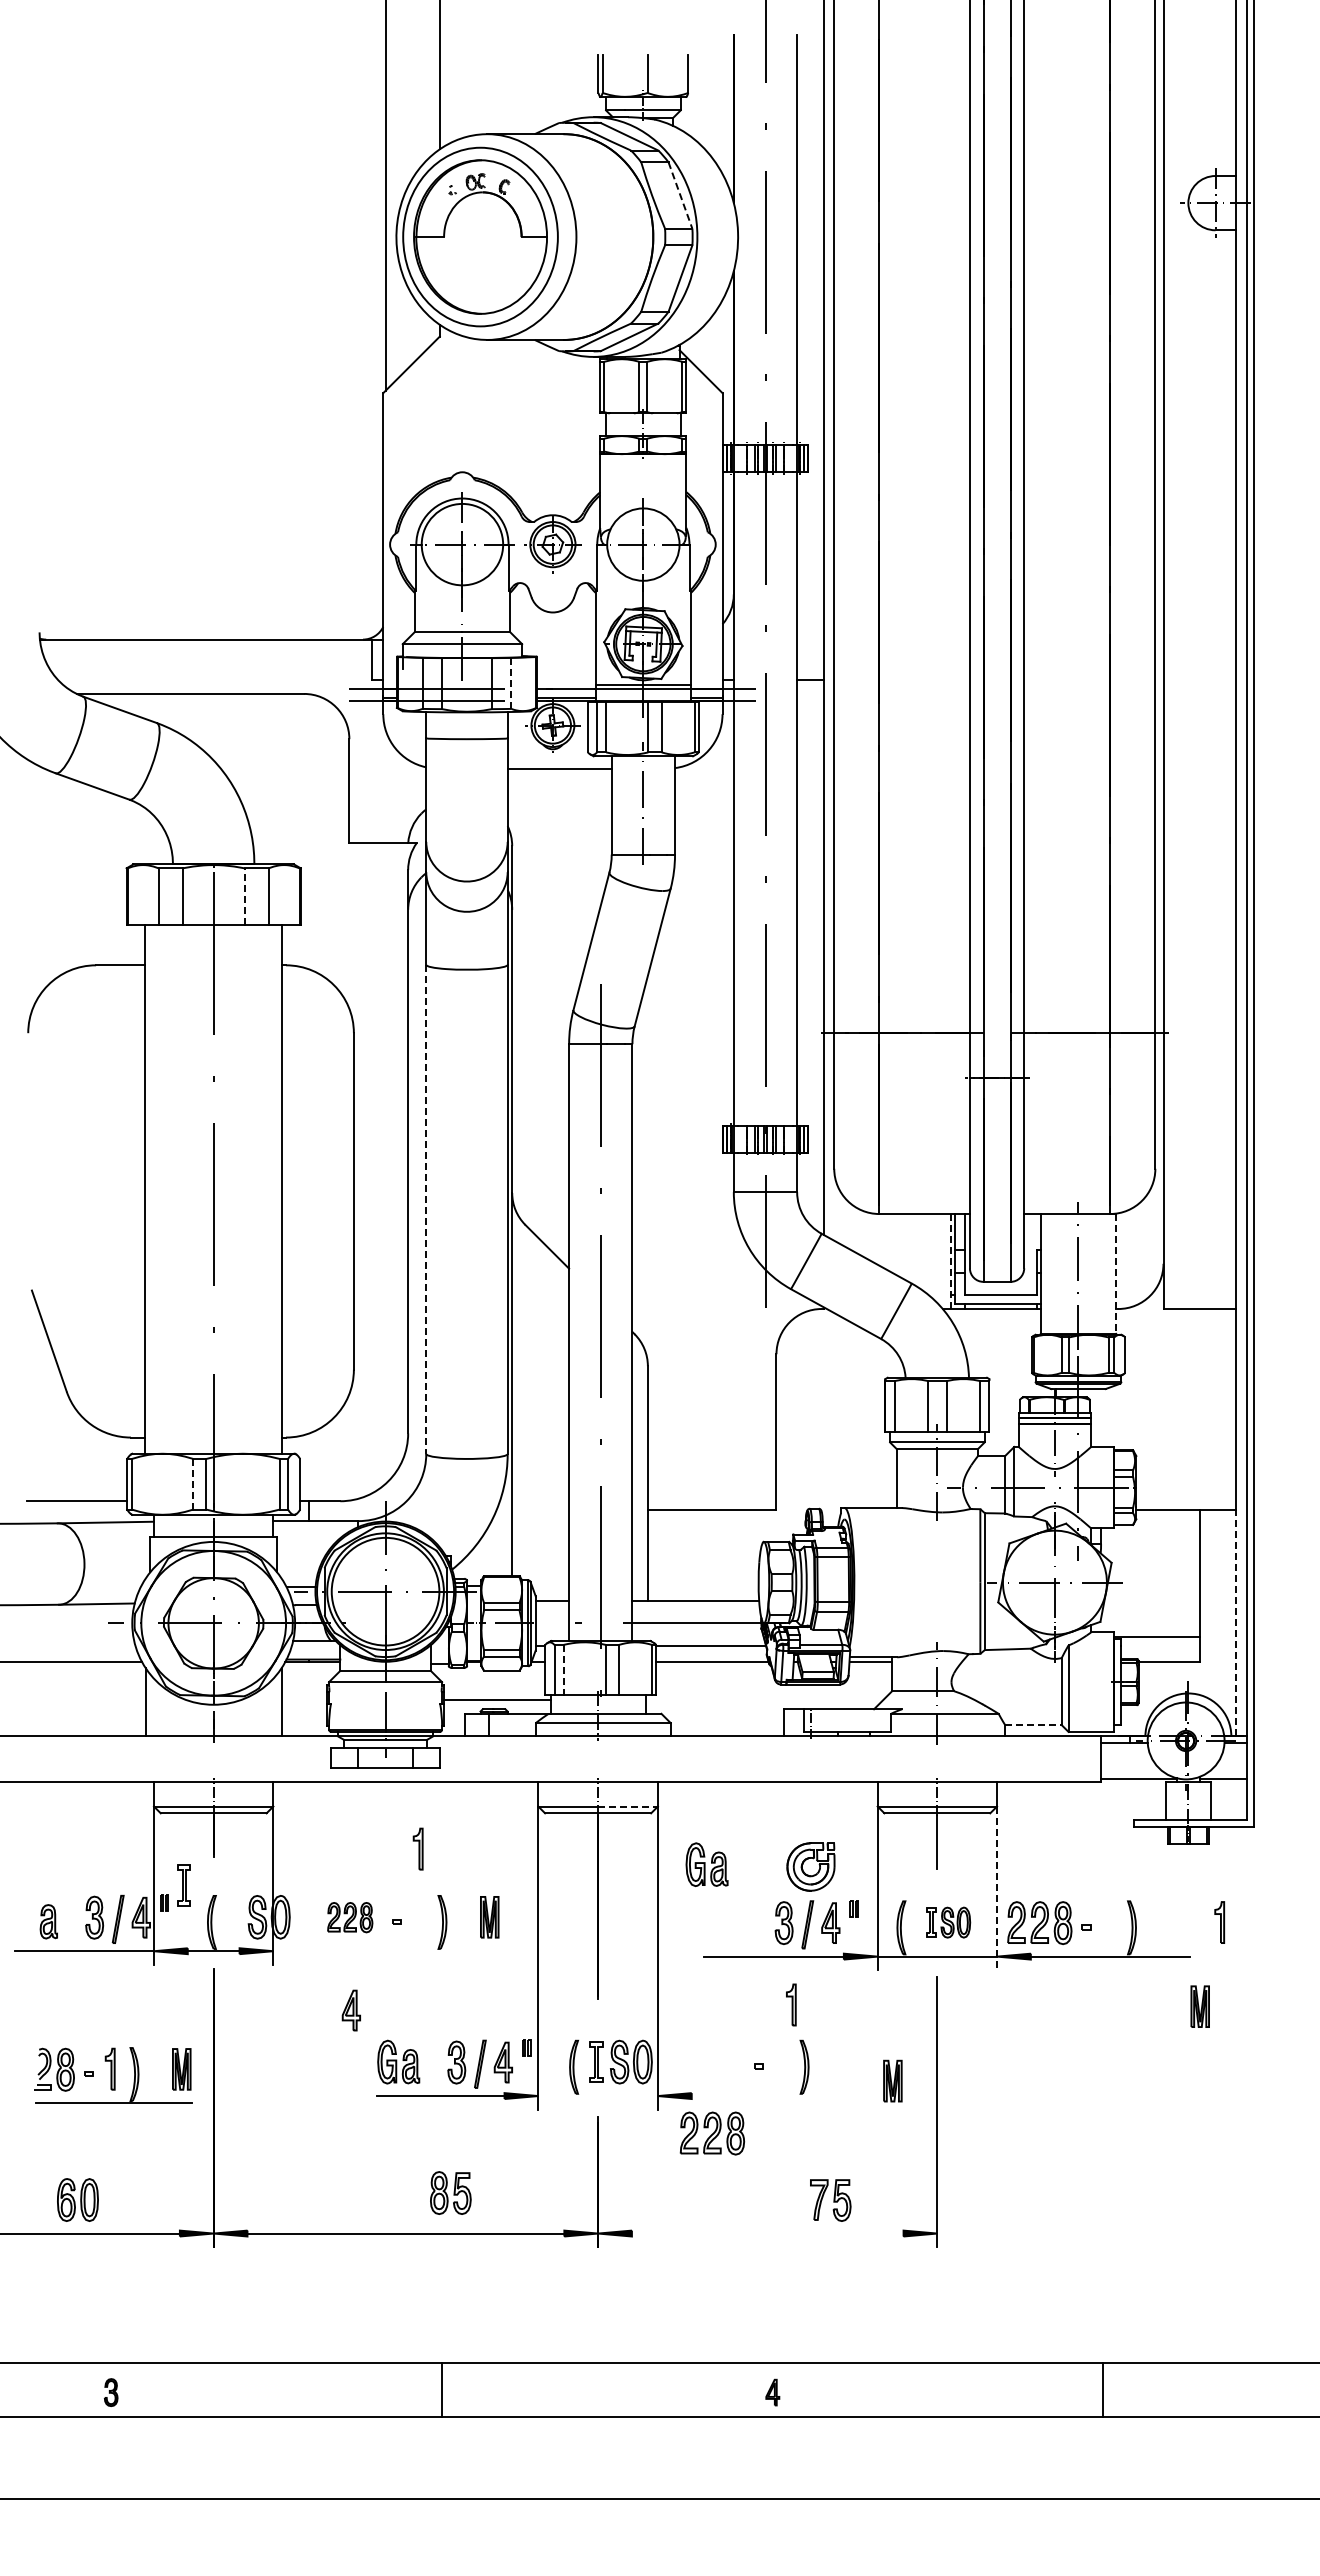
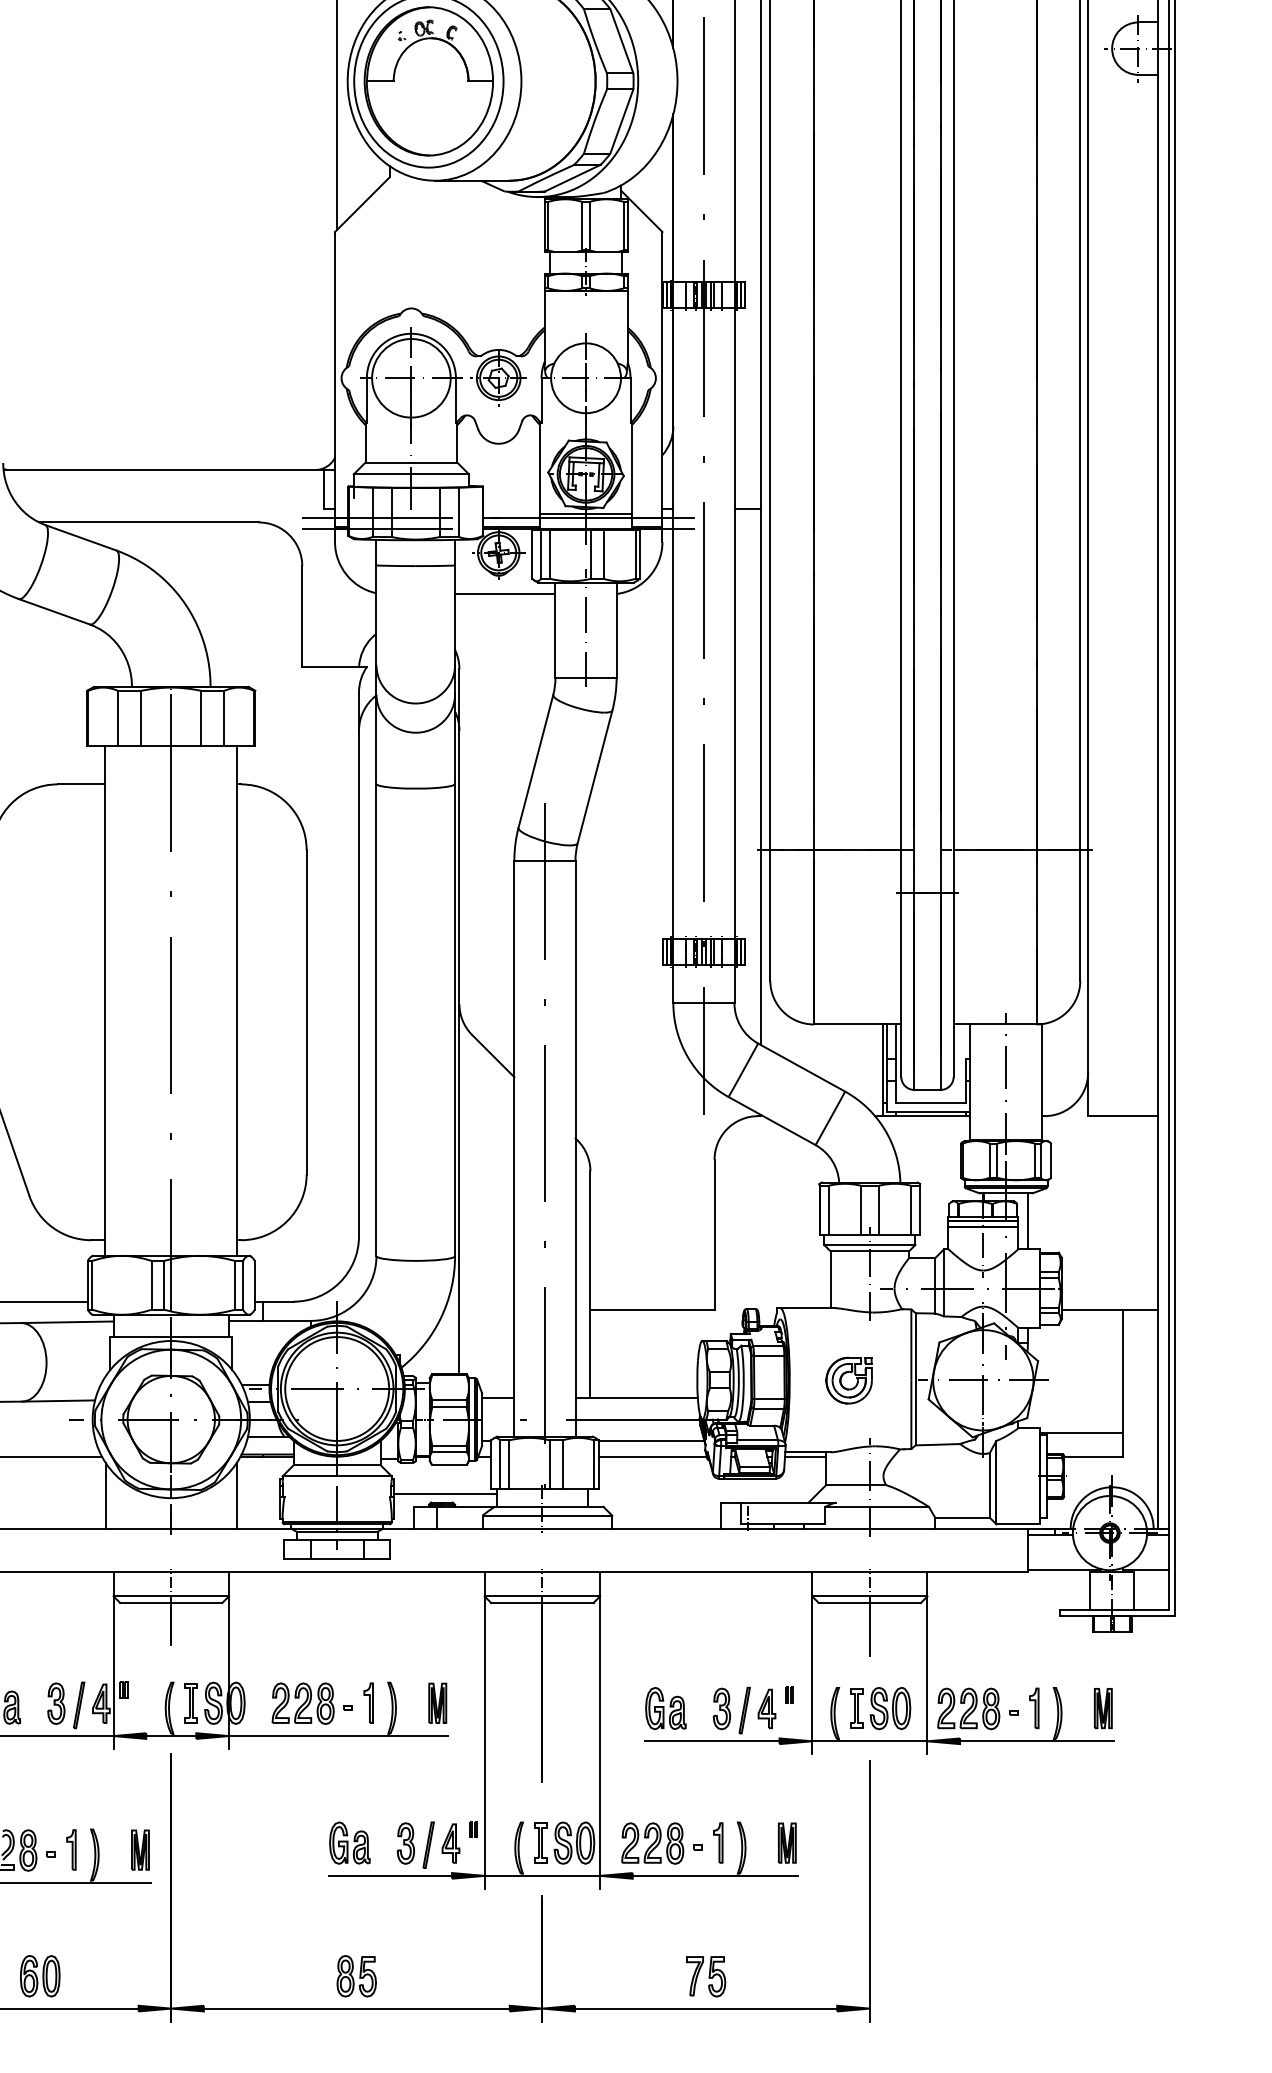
line: (680, 196) -> (621, 42), dashed -> solid
line: (511, 683) -> (458, 512), dashed -> solid
line: (244, 896) -> (201, 717), dashed -> solid
line: (426, 1209) -> (376, 1020), dashed -> solid
line: (950, 1261) -> (882, 1070), dashed -> solid
line: (1116, 1273) -> (1042, 1081), dashed -> solid
line: (1101, 1417) -> (1028, 1220), added
line: (193, 1483) -> (151, 1284), dashed -> solid
line: (1235, 1622) -> (1157, 1418), dashed -> solid
line: (563, 1670) -> (508, 1465), dashed -> solid
line: (1033, 1725) -> (962, 1518), dashed -> solid
line: (628, 1806) -> (571, 1596), dashed -> solid
part: (417, 1848) -> (368, 1702), moved
part: (706, 1864) -> (665, 1708), moved
part: (810, 1866) -> (848, 1380), moved
part: (183, 1885) -> (190, 1703), moved
line: (997, 1888) -> (927, 1675), dashed -> solid
part: (349, 1917) -> (302, 1703), size x1.43
part: (948, 1922) -> (880, 1708), size x1.43
part: (1219, 1922) -> (1034, 1708), moved
line: (386, 1951) -> (338, 1736), added
part: (791, 2004) -> (718, 1842), moved
part: (1199, 2006) -> (1102, 1708), moved
part: (350, 2010) -> (303, 1793), removed
part: (892, 2080) -> (786, 1842), moved
line: (597, 2096) -> (541, 1876), added
line: (776, 2096) -> (714, 1876), added
part: (712, 2133) -> (652, 1843), moved
part: (450, 2192) -> (356, 1975), moved
part: (830, 2200) -> (705, 1976), moved
line: (767, 2233) -> (705, 2008), added

